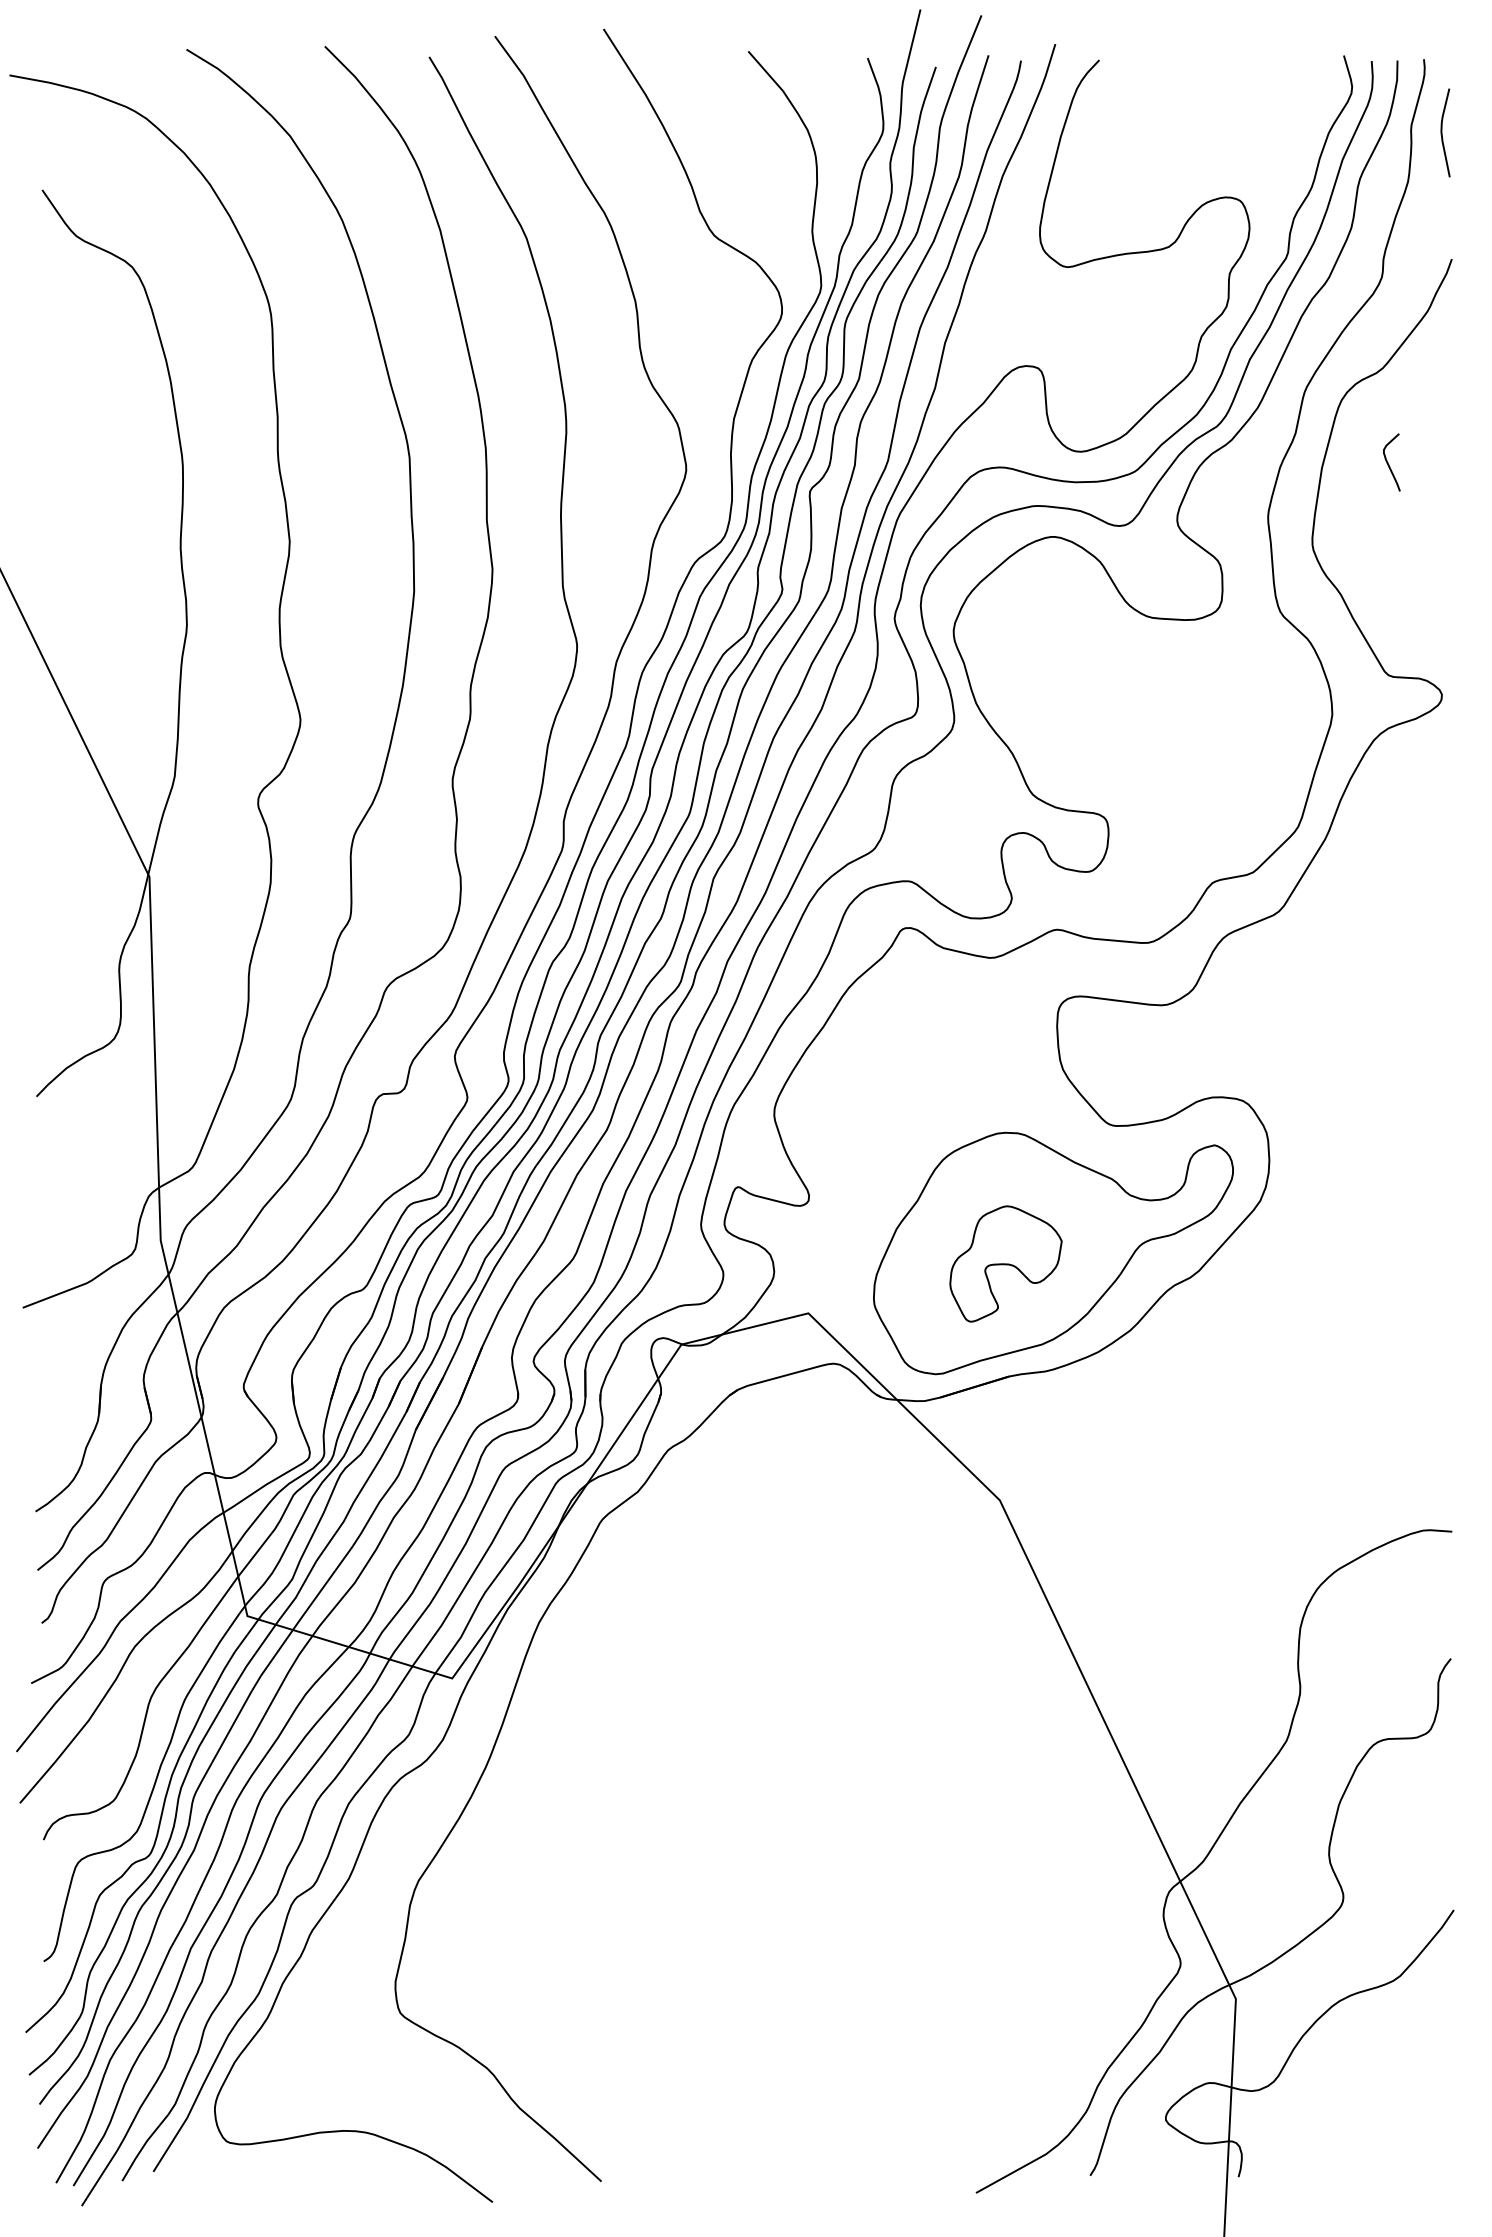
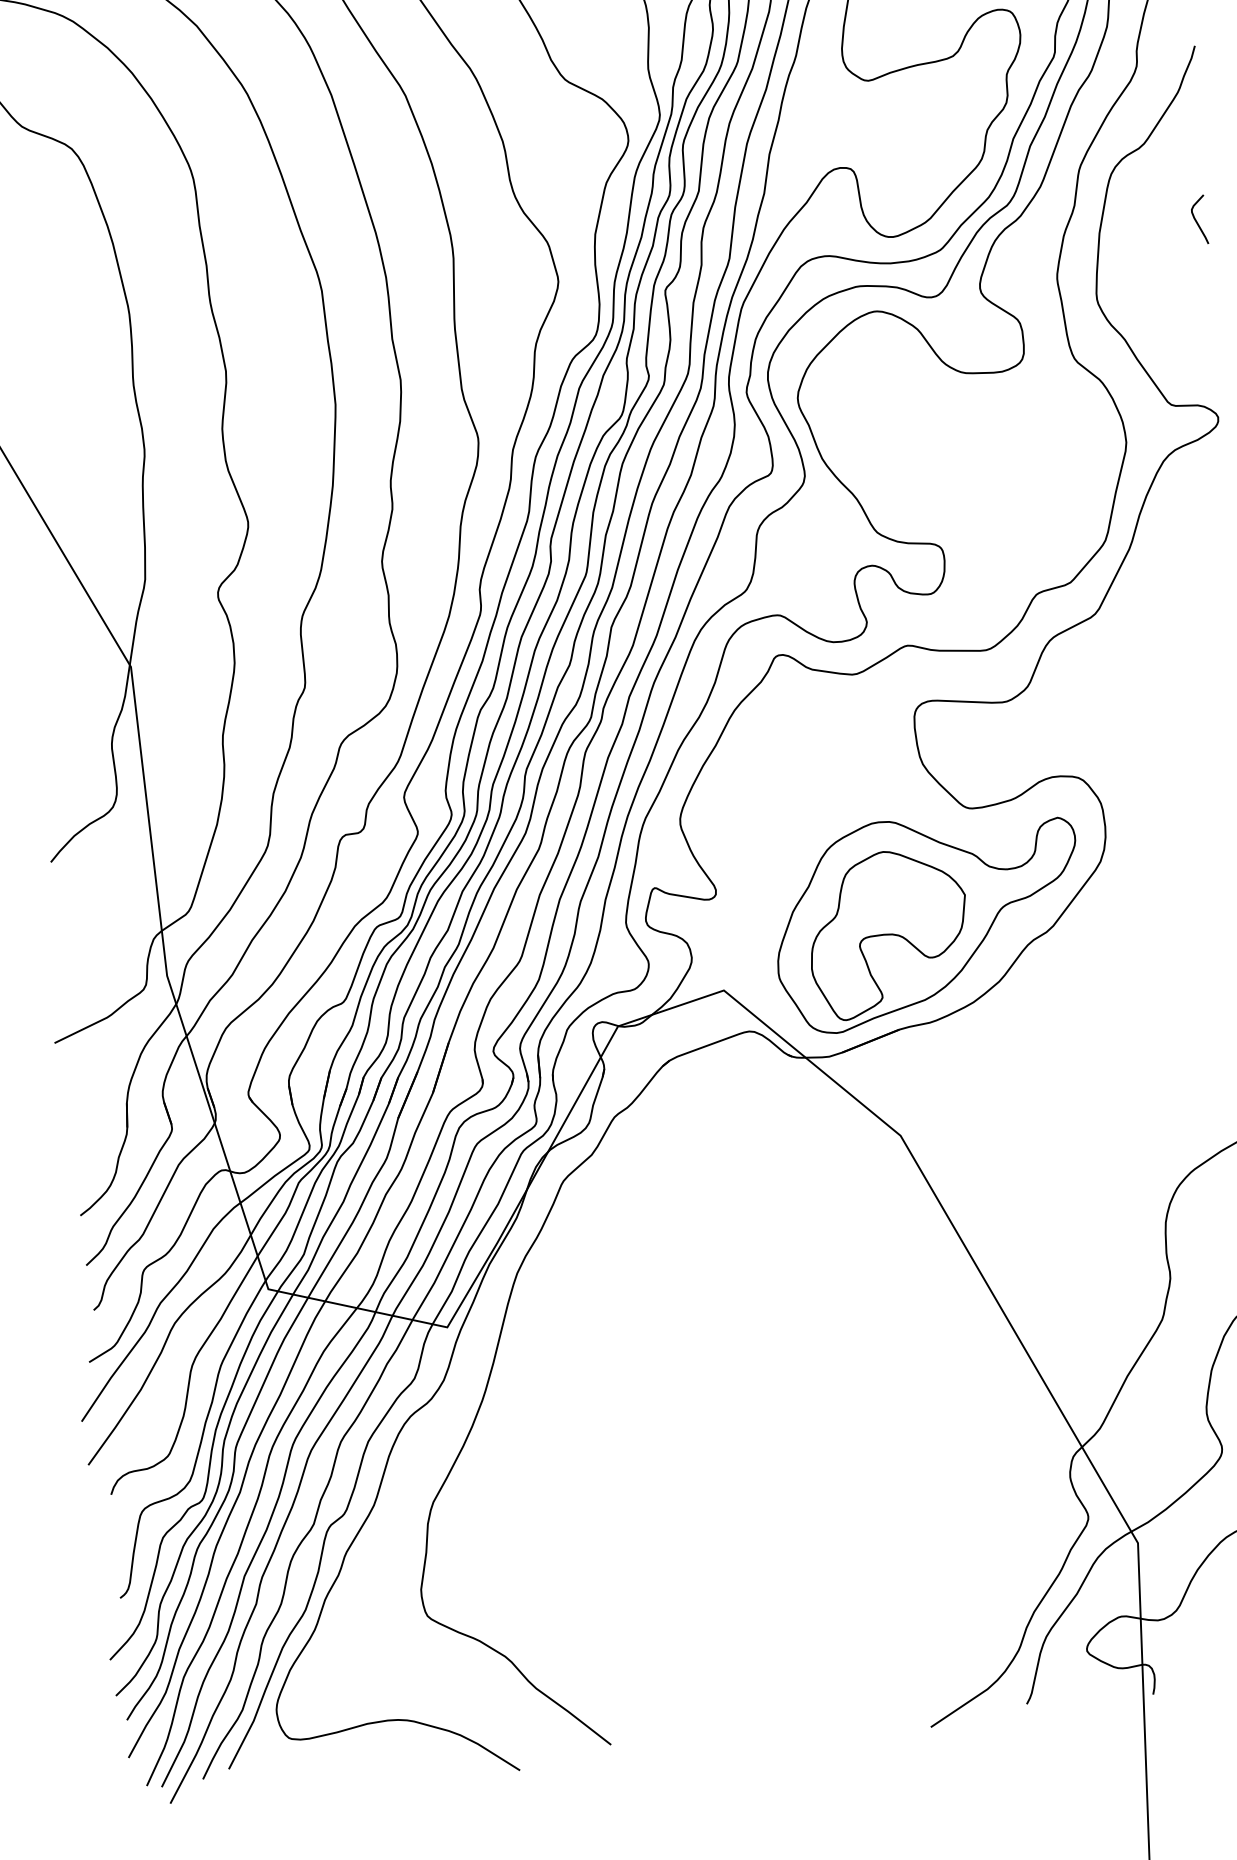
curve: (1389, 464) -> (1197, 221), moved
part: (1005, 1263) -> (888, 933), size x1.67

